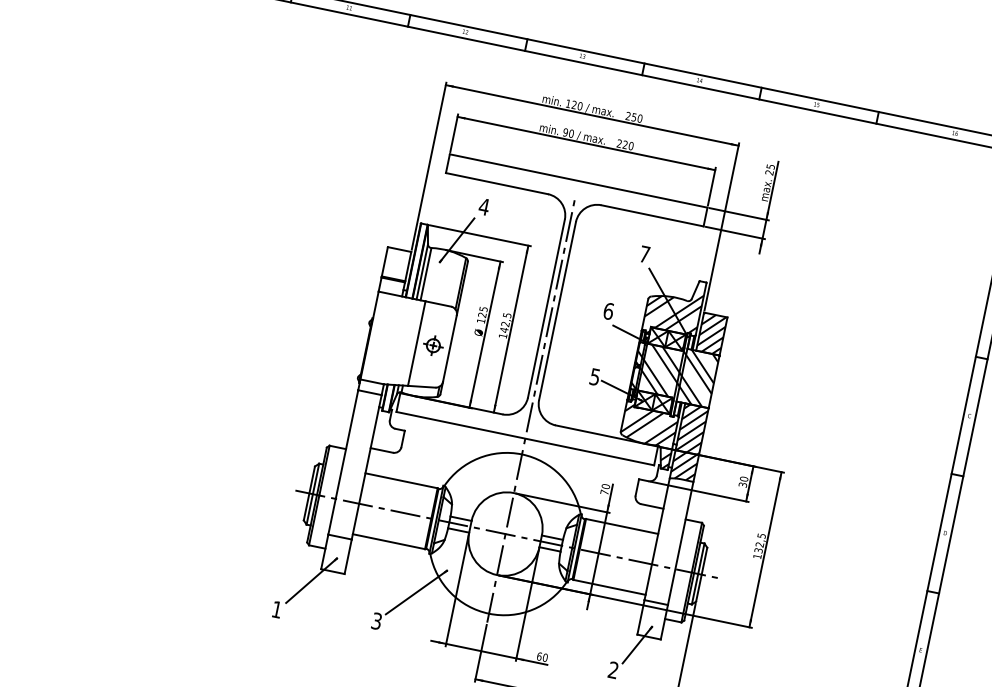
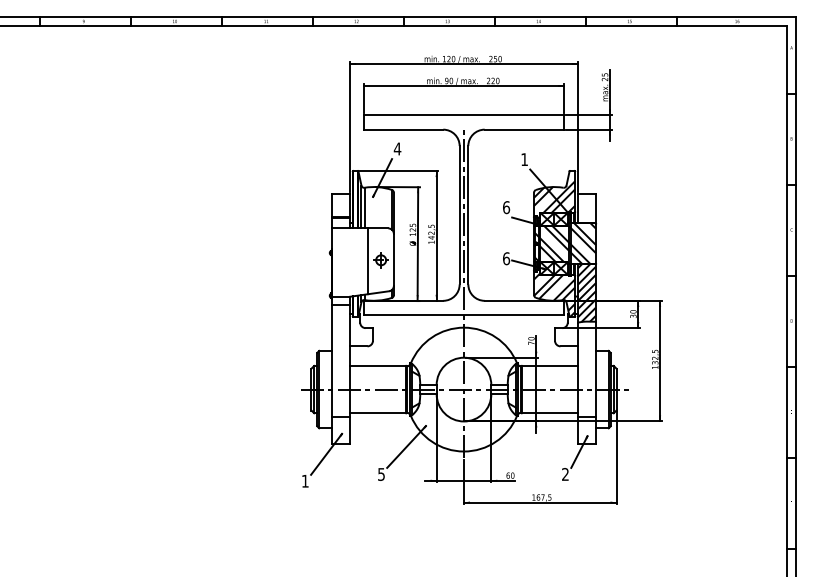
text: (644, 254) -> (524, 159), 7 -> 1
hatch: (711, 333) -> (586, 208), removed
text: (595, 376) -> (506, 258), 5 -> 6
text: (377, 620) -> (381, 473), 3 -> 5

